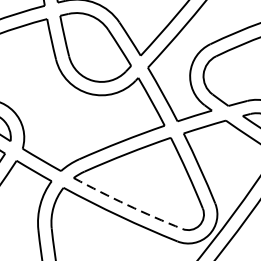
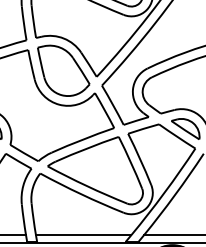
arc: (126, 205) -> (86, 186), dashed -> solid

